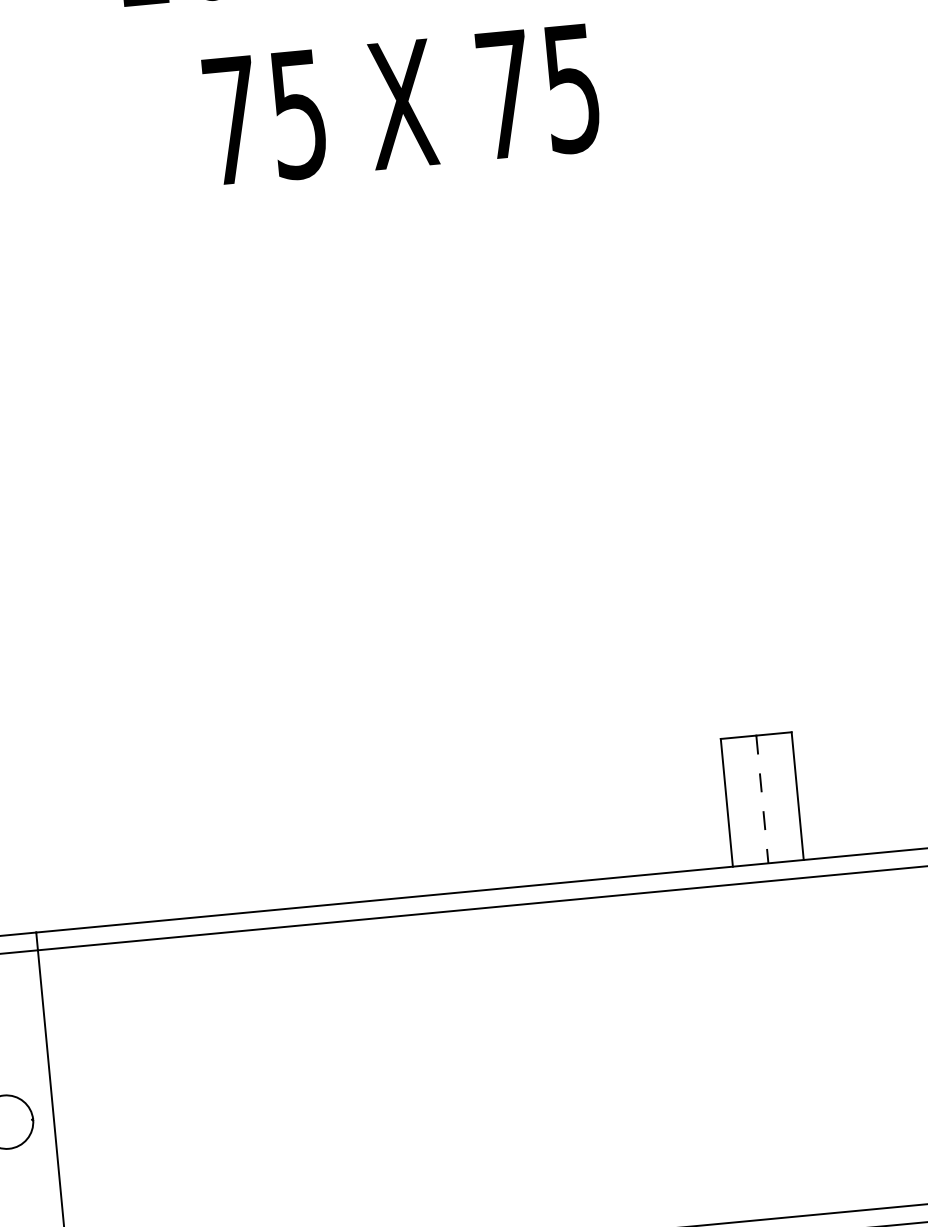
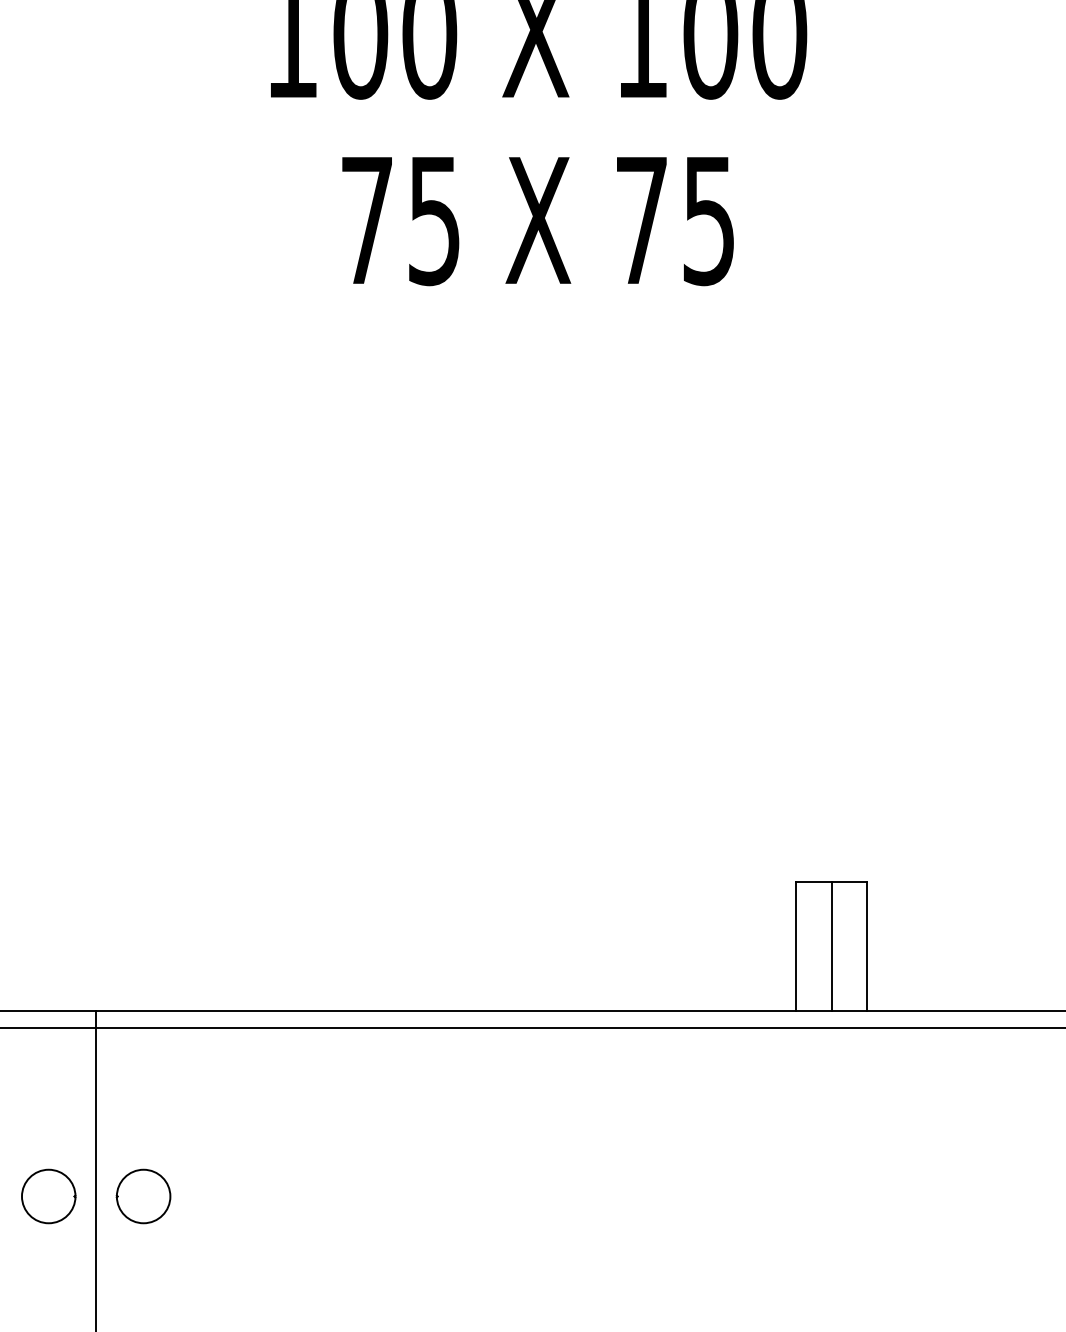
line: (762, 799) -> (831, 946), dashed -> solid
part: (100, 1113) -> (143, 1196), added

